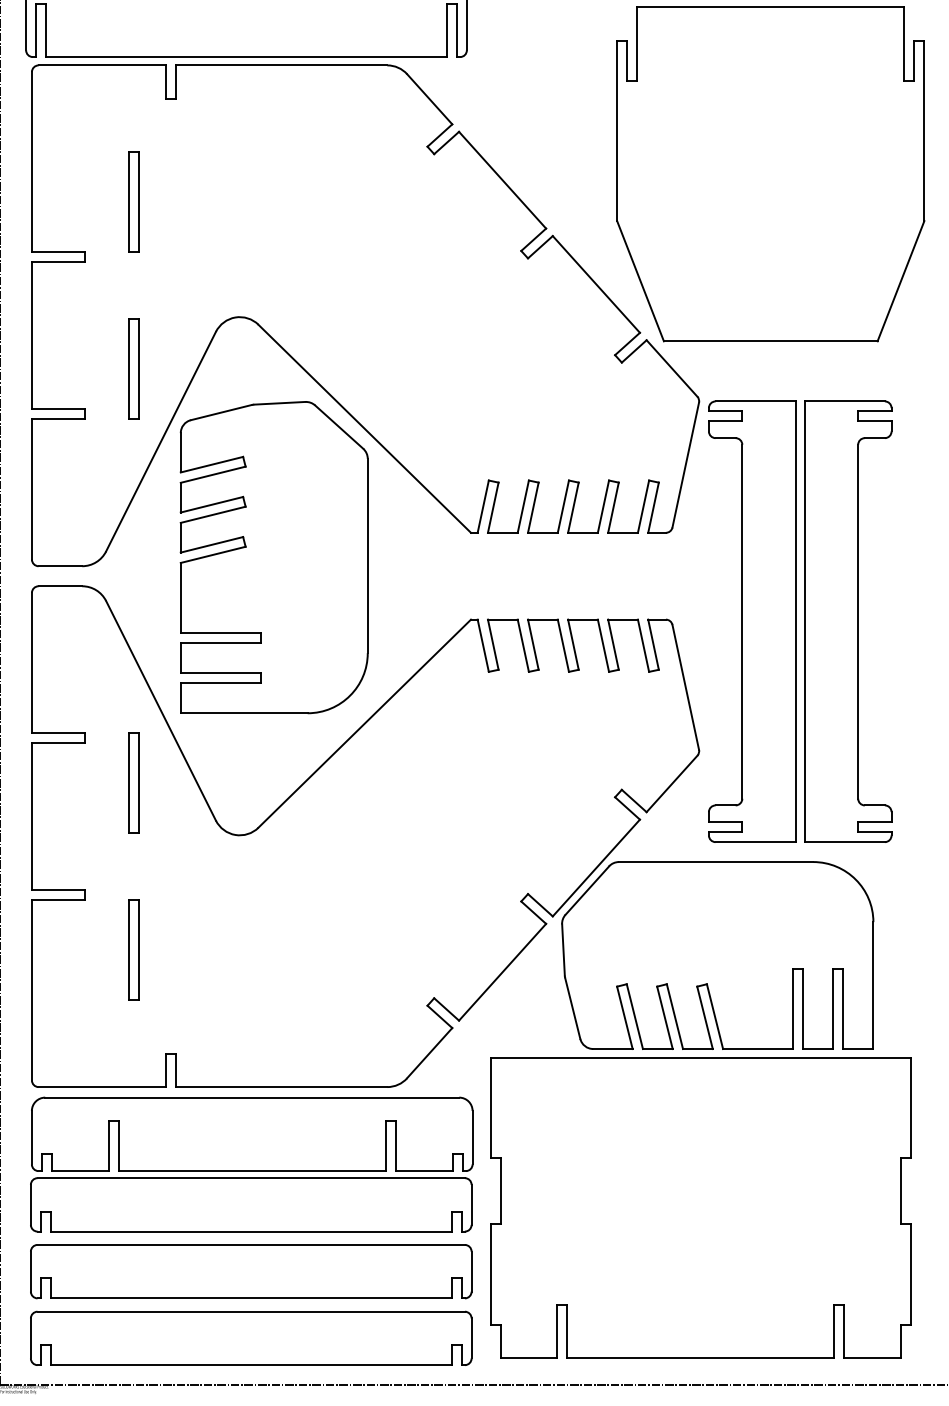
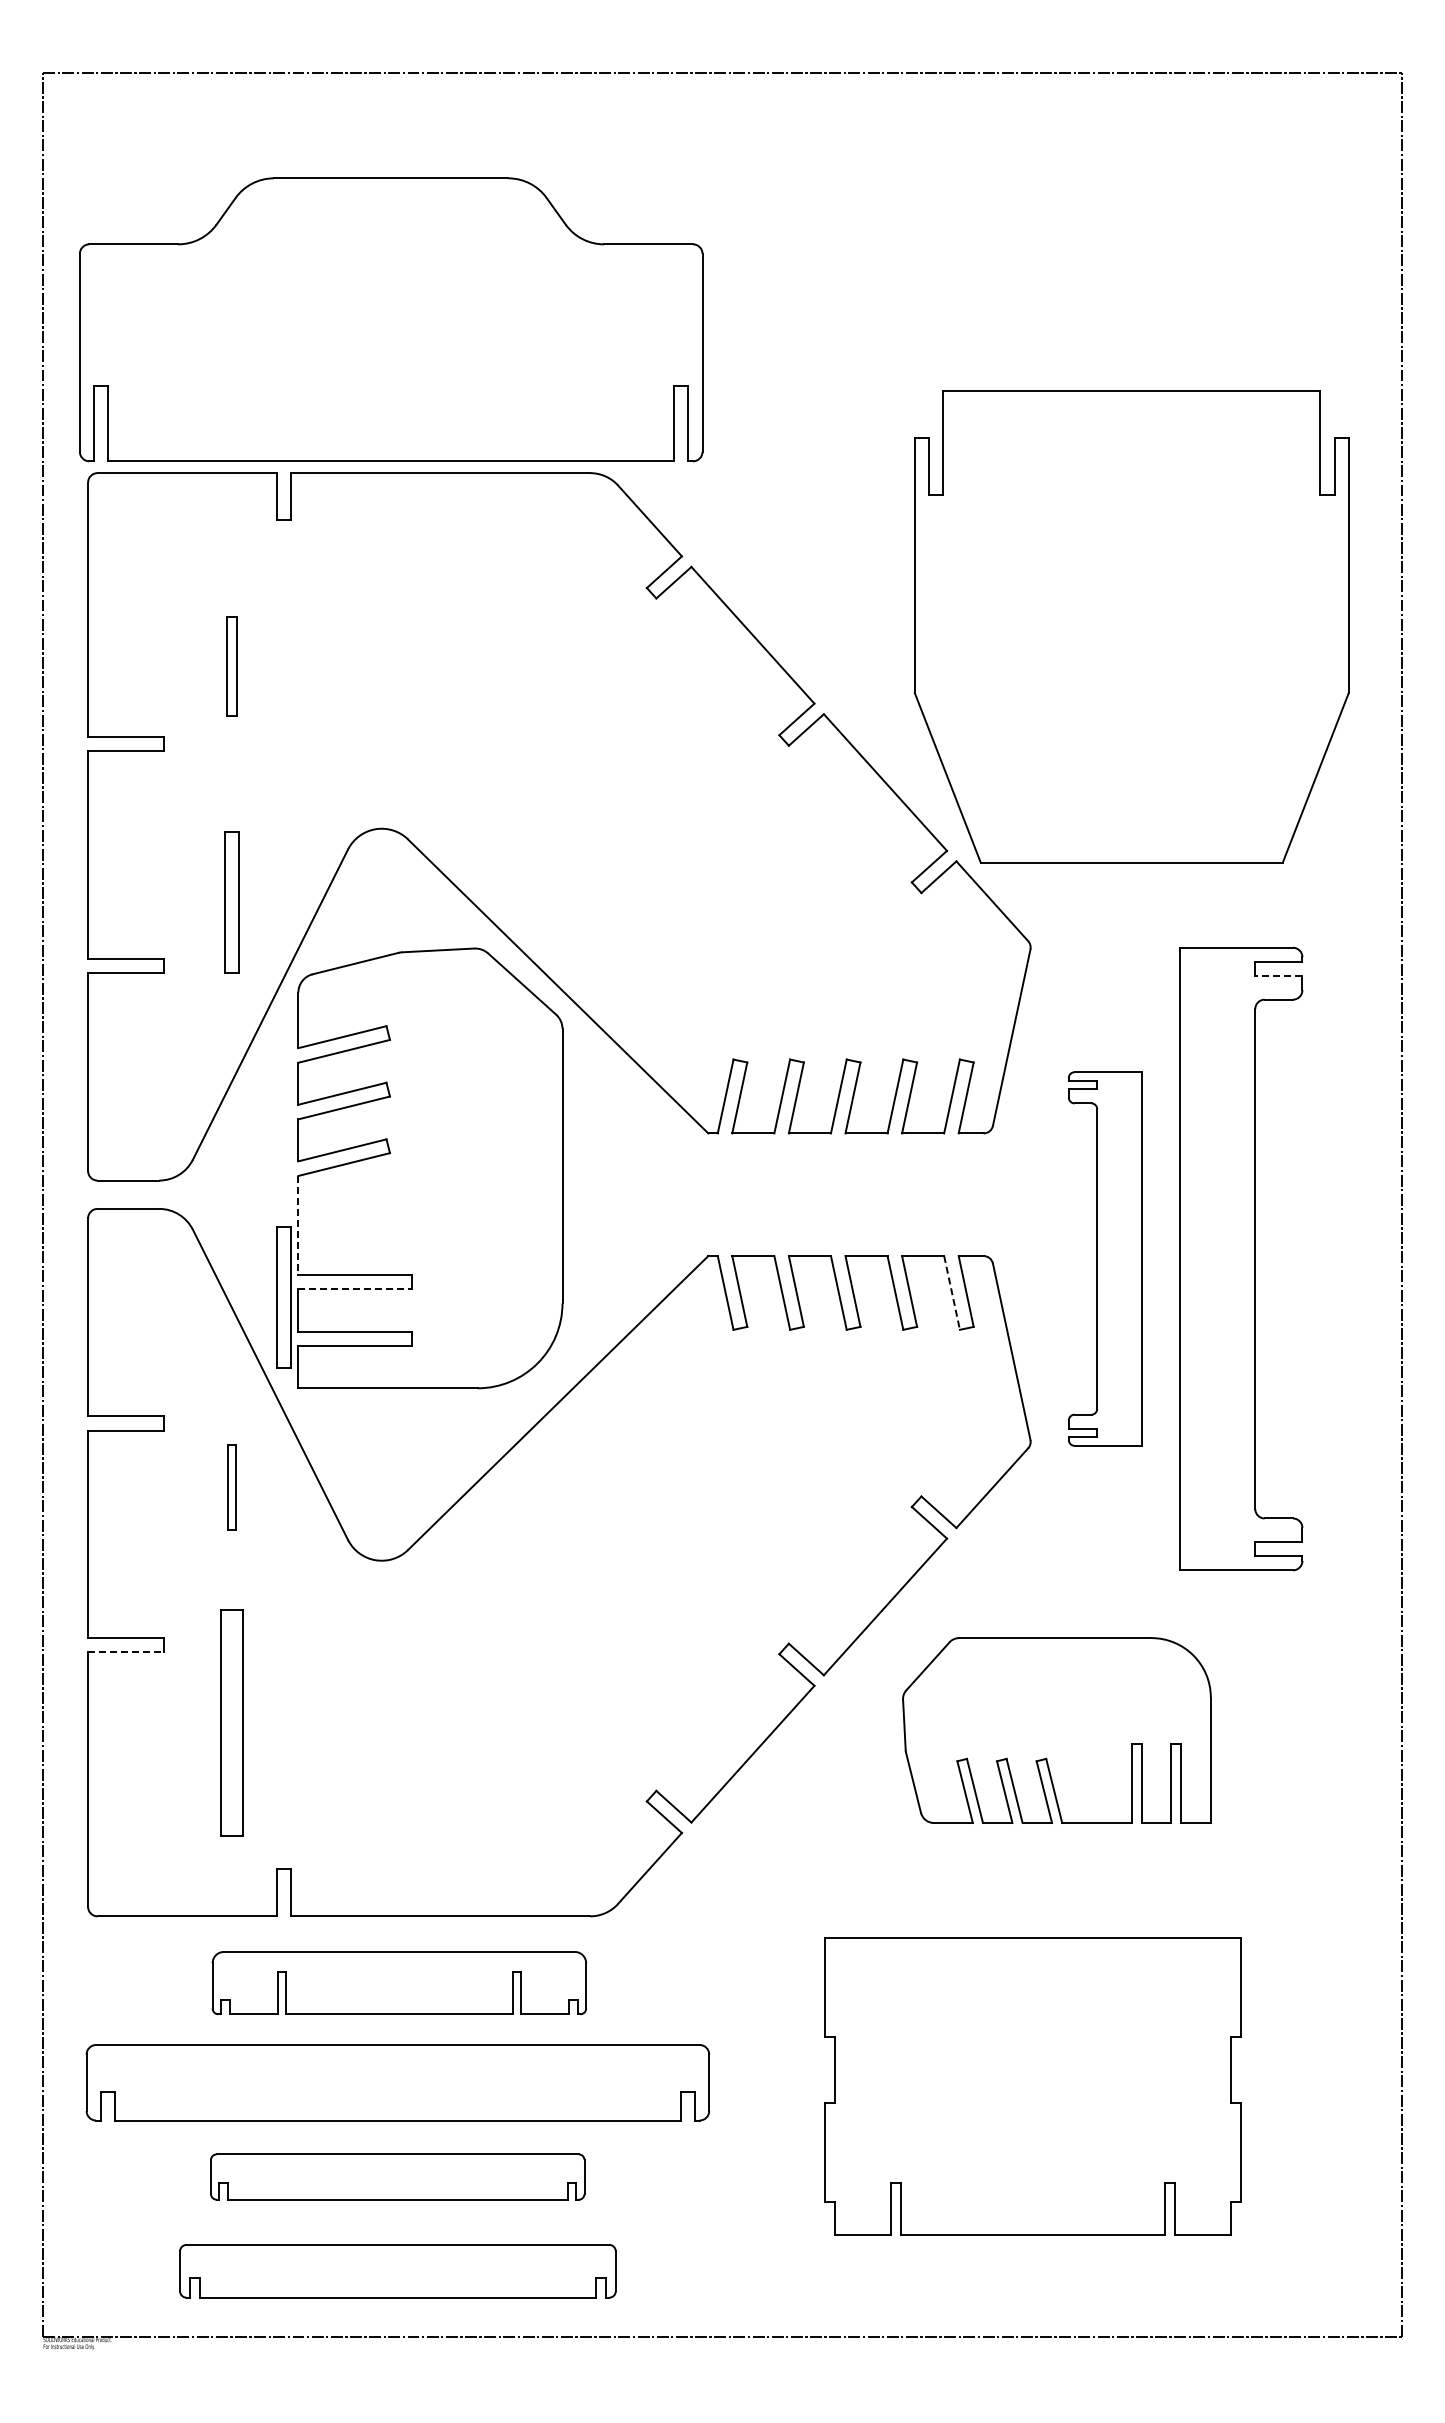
part: (133, 202) -> (231, 666), size x0.7
line: (874, 421) -> (1278, 976), solid -> dashed
line: (180, 598) -> (298, 1225), solid -> dashed
part: (752, 621) -> (1105, 1258), size x0.6
line: (220, 643) -> (354, 1289), solid -> dashed
line: (643, 645) -> (952, 1292), solid -> dashed
part: (170, 648) -> (283, 1297), added
part: (133, 782) -> (231, 1486), size x0.6
line: (58, 900) -> (125, 1652), solid -> dashed
part: (133, 949) -> (231, 1722), size x1.6
part: (717, 955) -> (1056, 1730), size x0.7
part: (252, 1133) -> (399, 1982), size x0.6
part: (700, 1207) -> (1032, 2086), size x0.7
part: (250, 1271) -> (397, 2176), size x0.6
part: (250, 1337) -> (397, 2270), size x0.7

